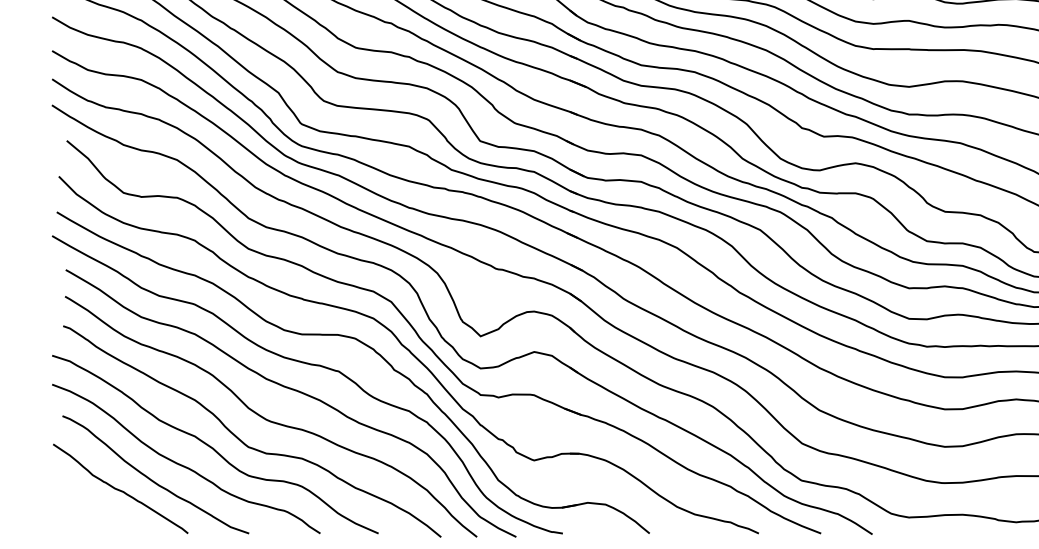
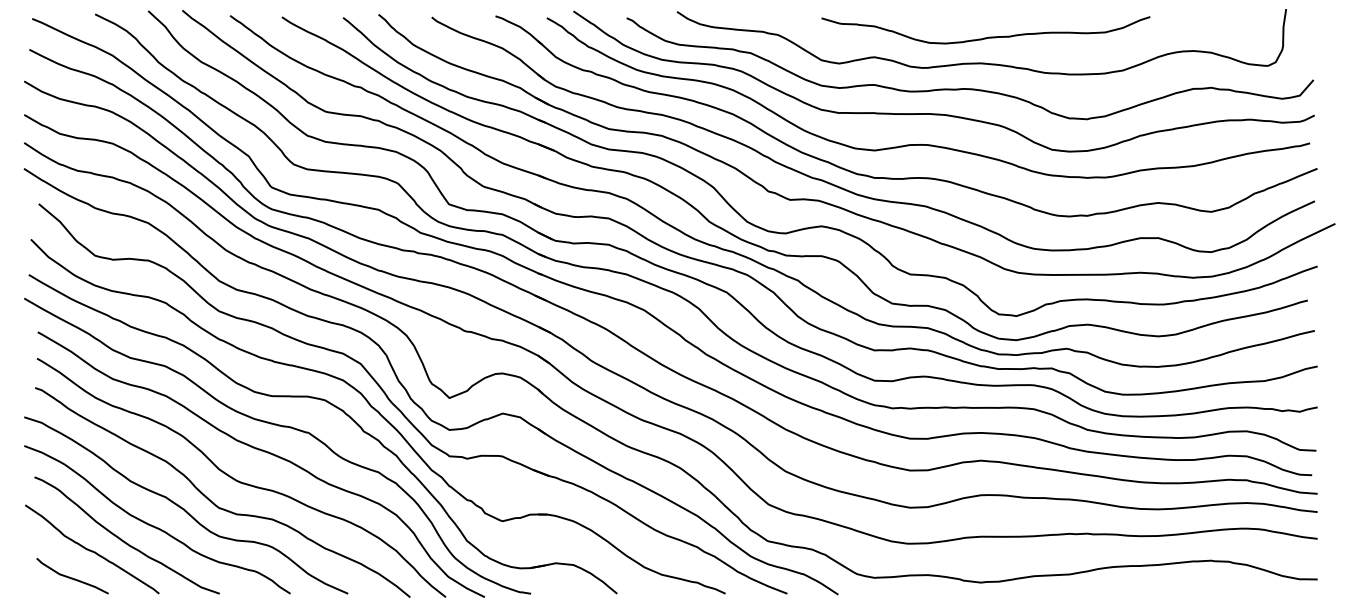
curve: (100, 517) -> (72, 577), added

